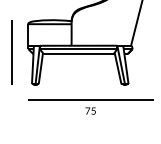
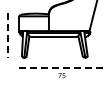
line: (12, 53) -> (8, 36), solid -> dashed
line: (91, 100) -> (62, 68), solid -> dashed

